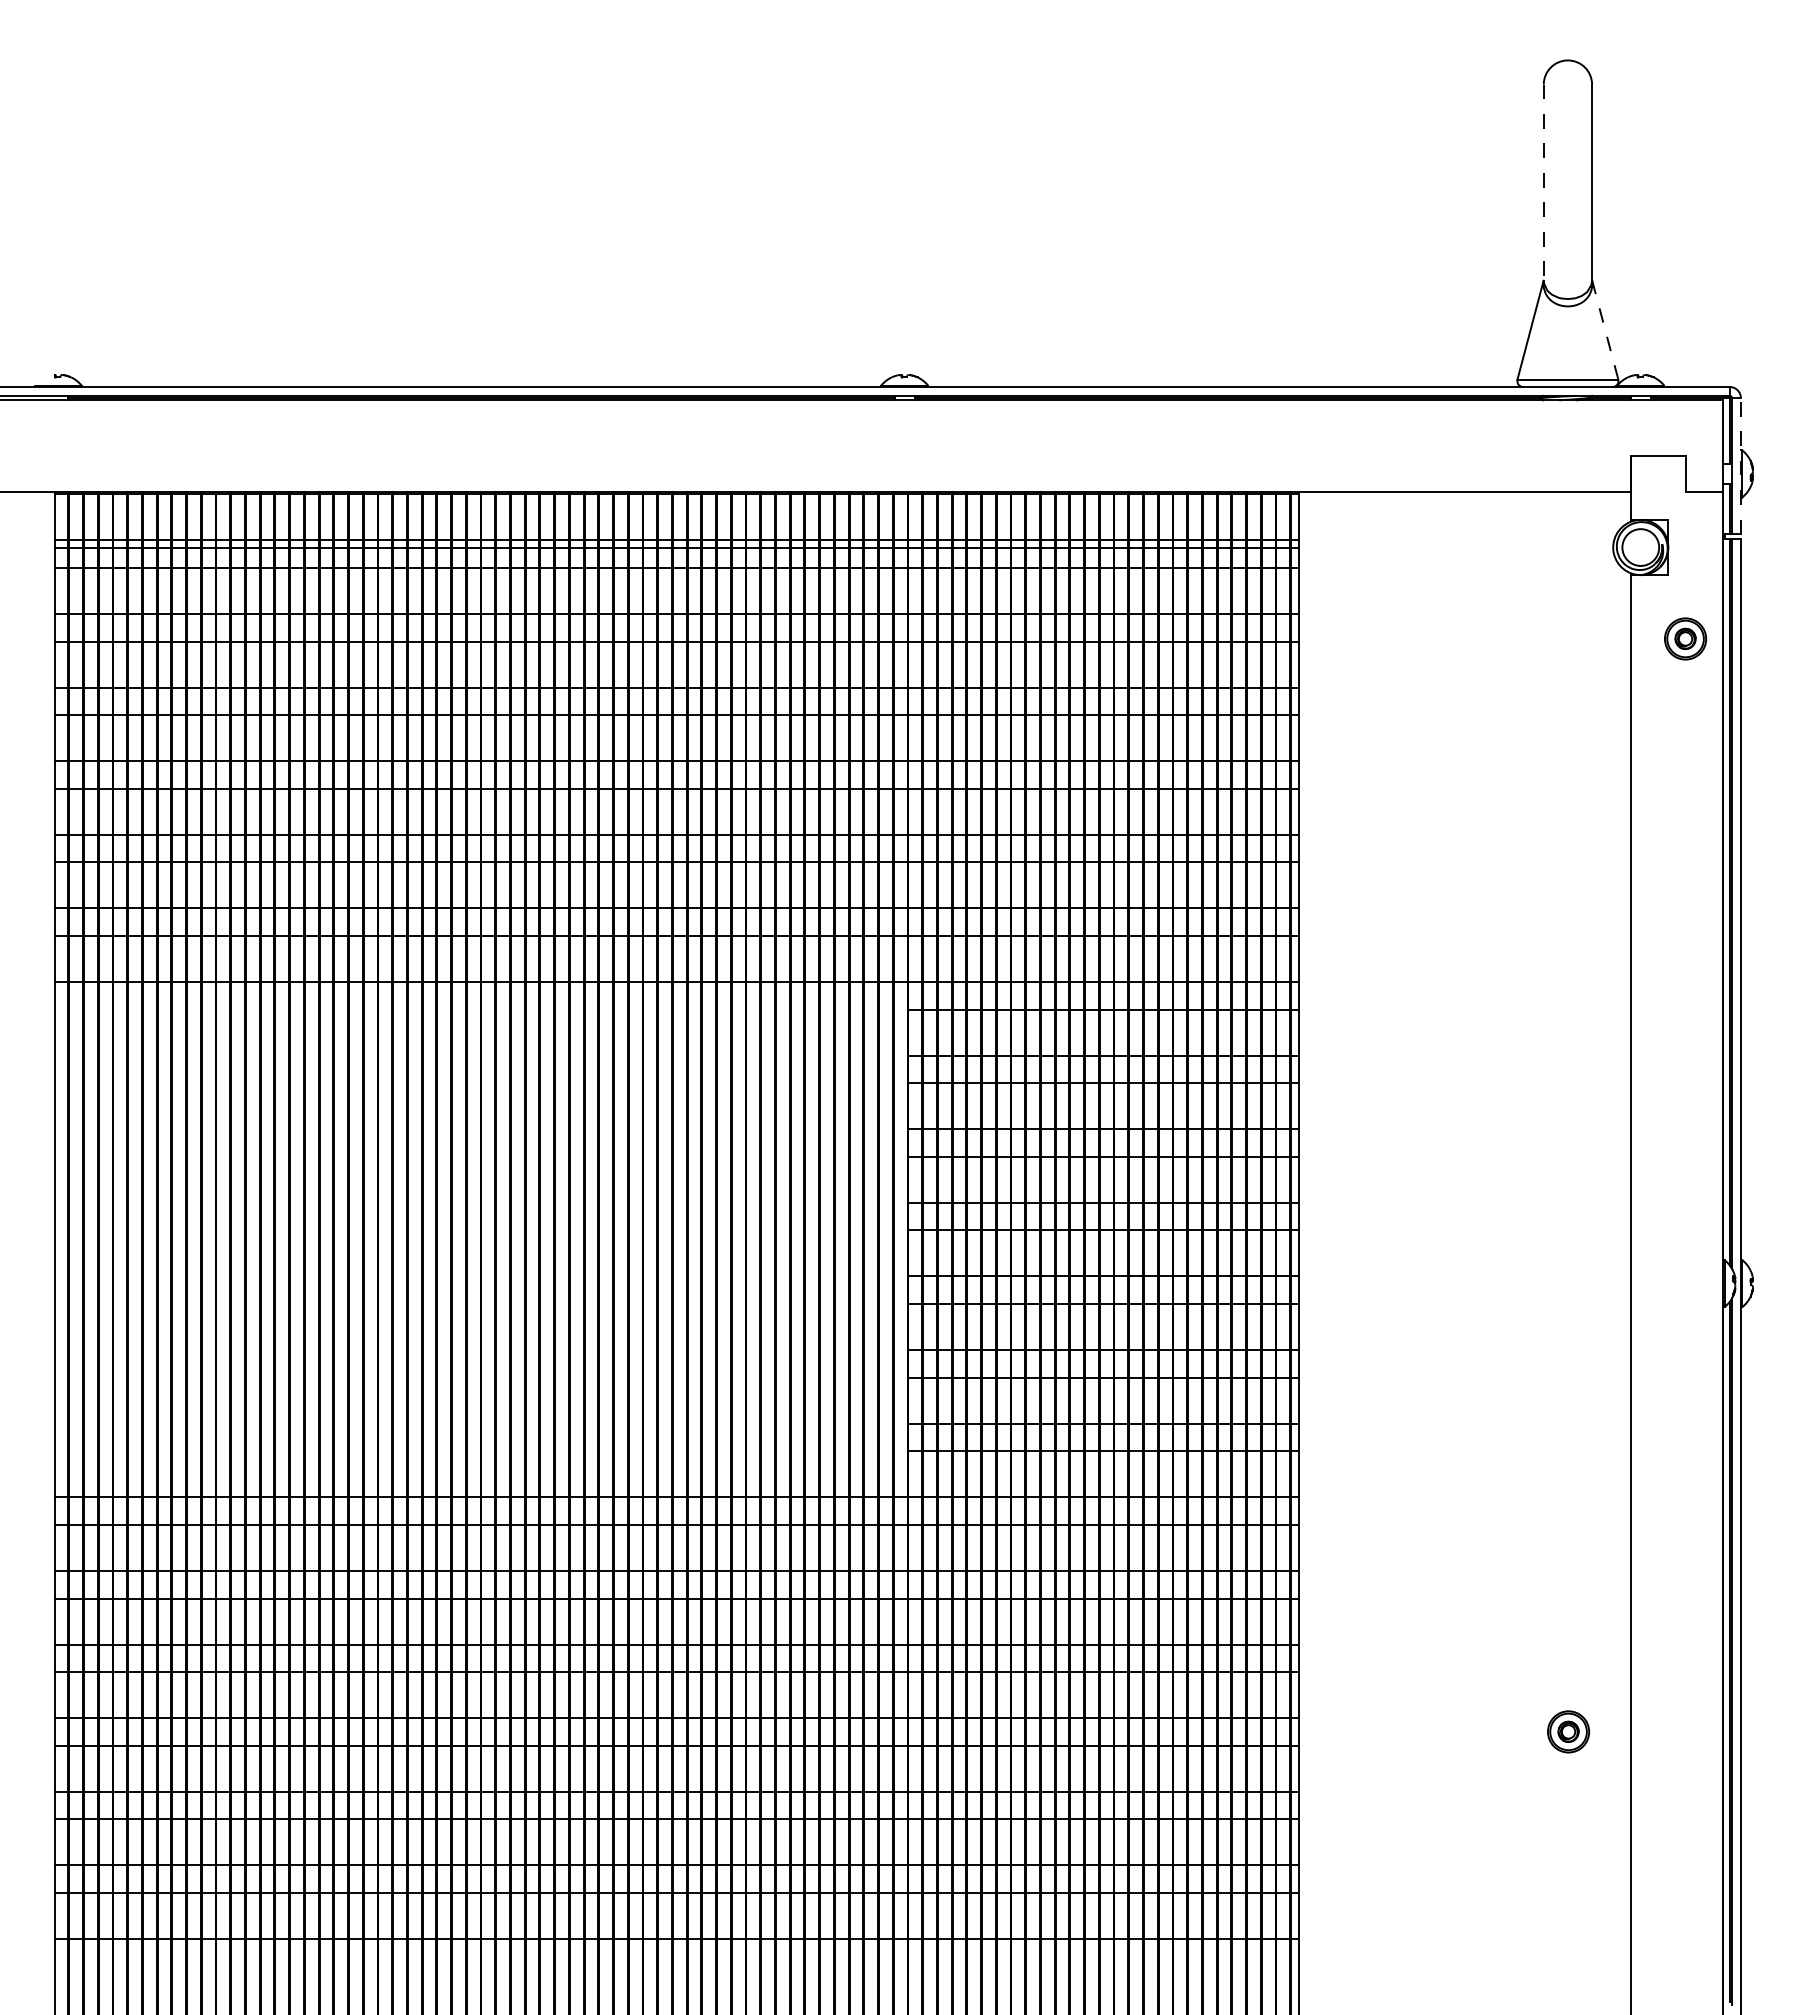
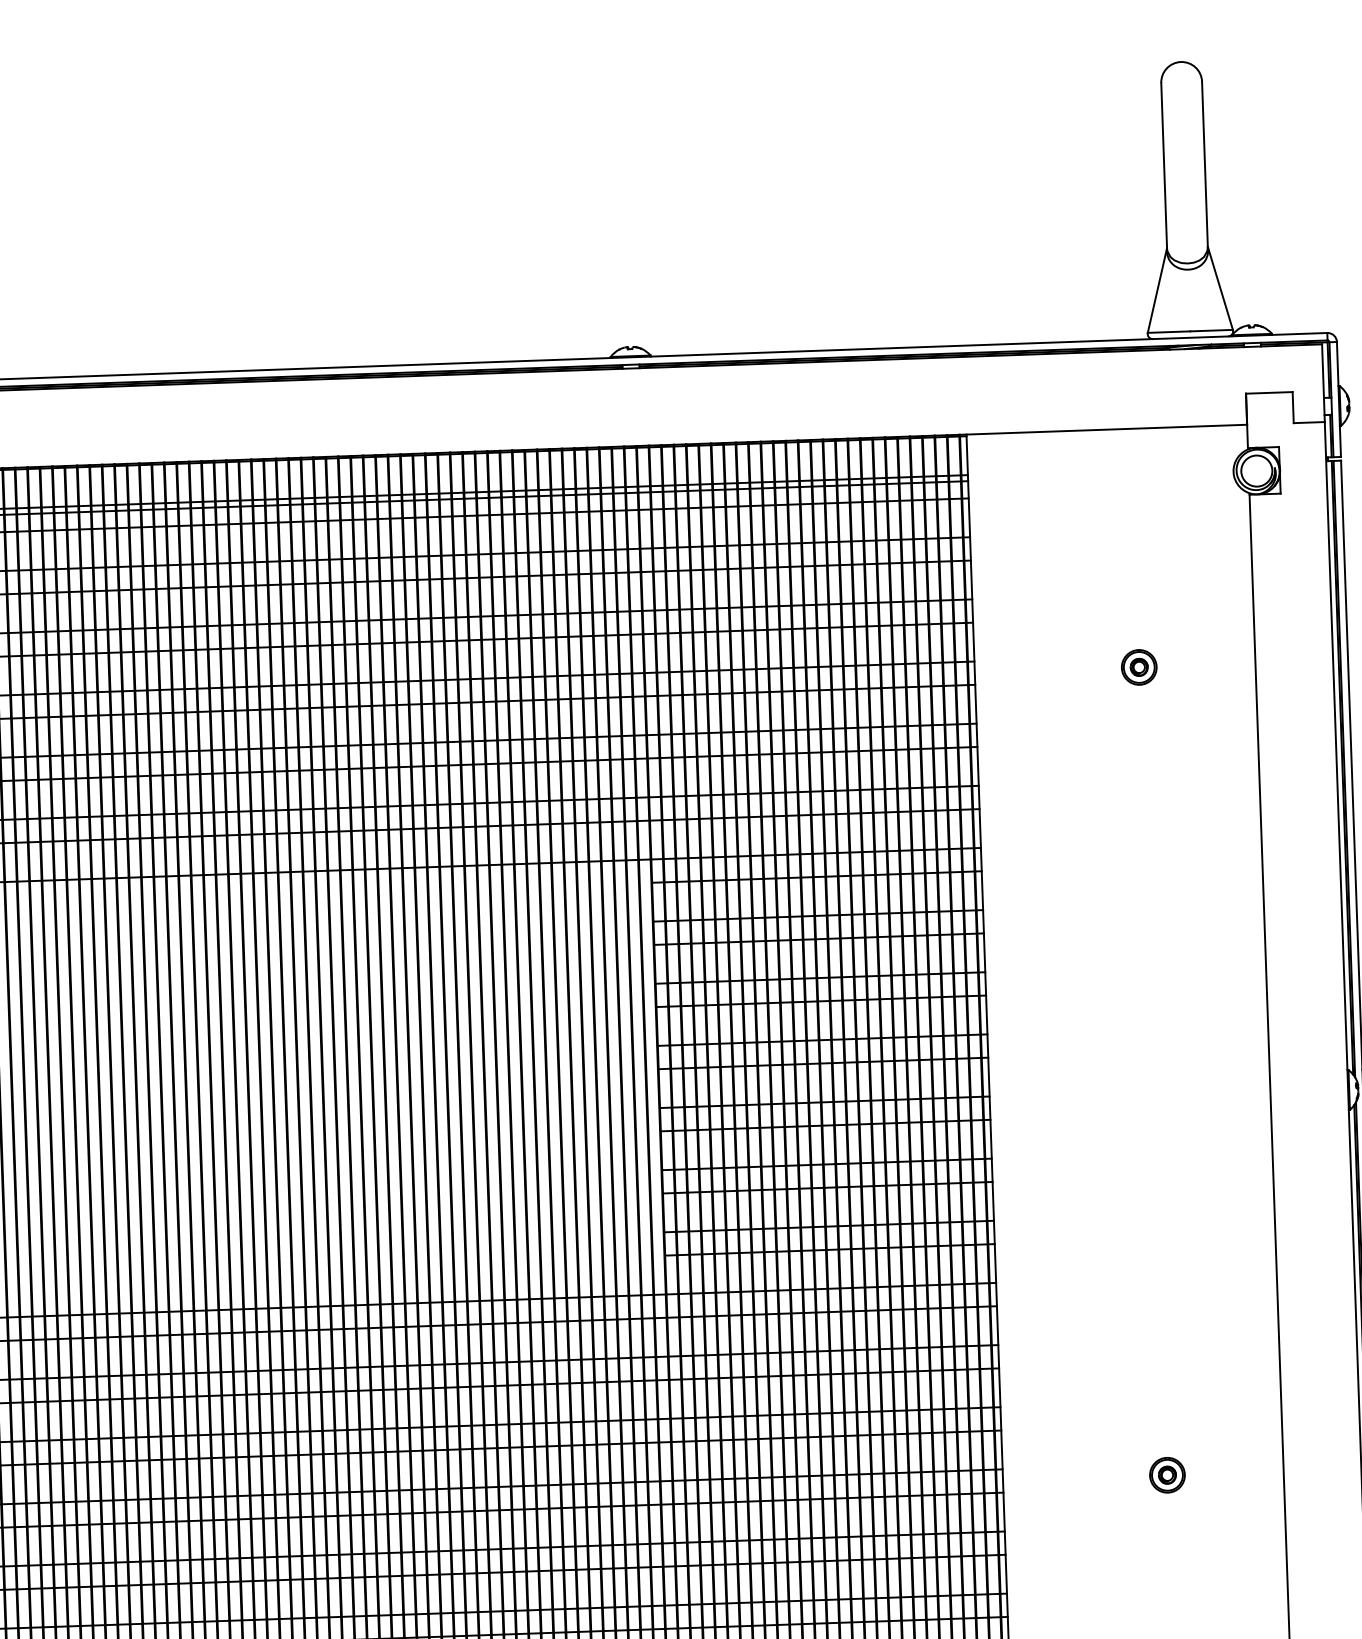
line: (1543, 182) -> (1163, 165), dashed -> solid
line: (1605, 329) -> (1220, 288), dashed -> solid
line: (1740, 465) -> (1338, 398), dashed -> solid
part: (1685, 638) -> (1139, 667), moved
part: (1568, 1731) -> (1167, 1474), moved

